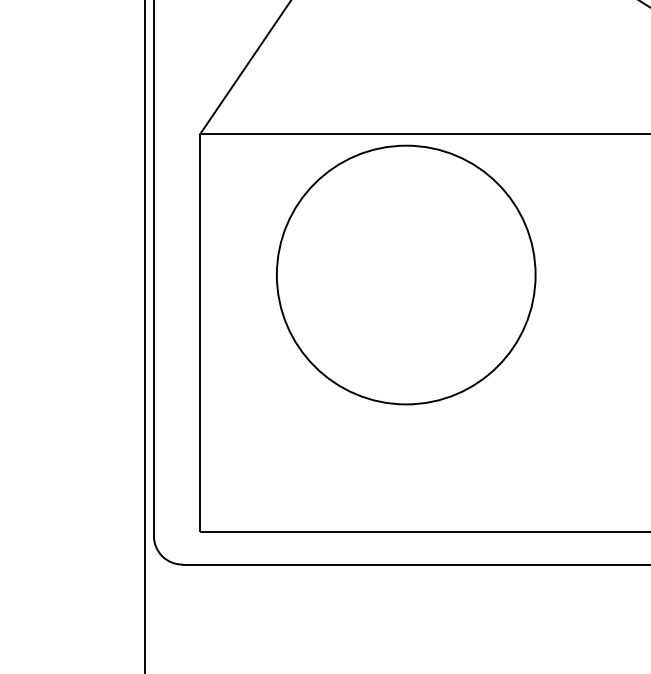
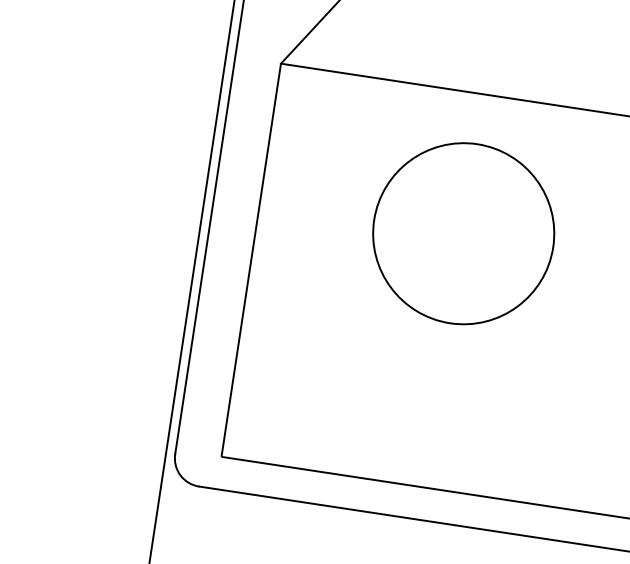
circle: (405, 274) -> (463, 233), size x0.7

